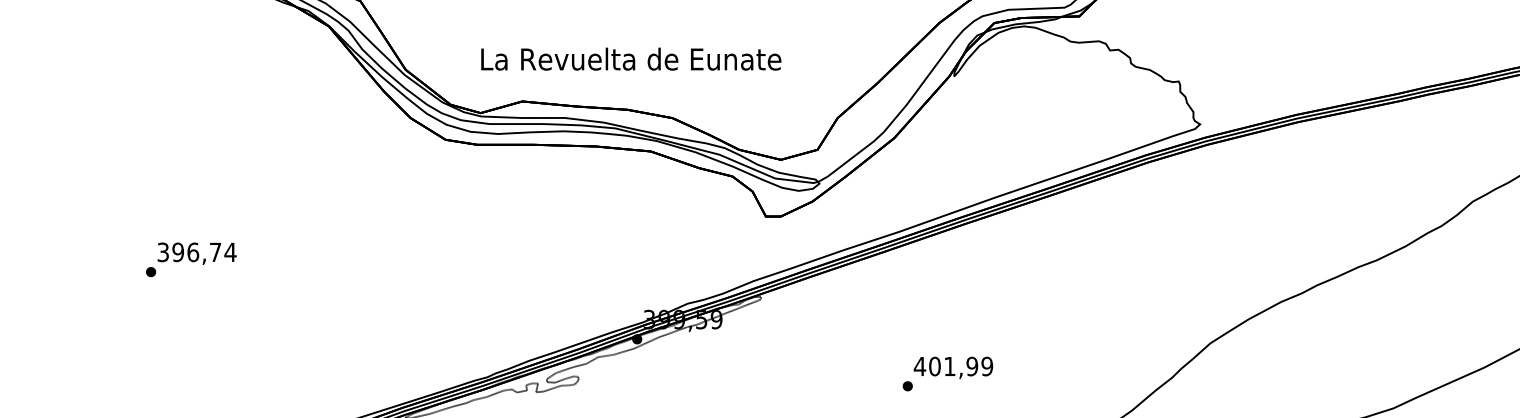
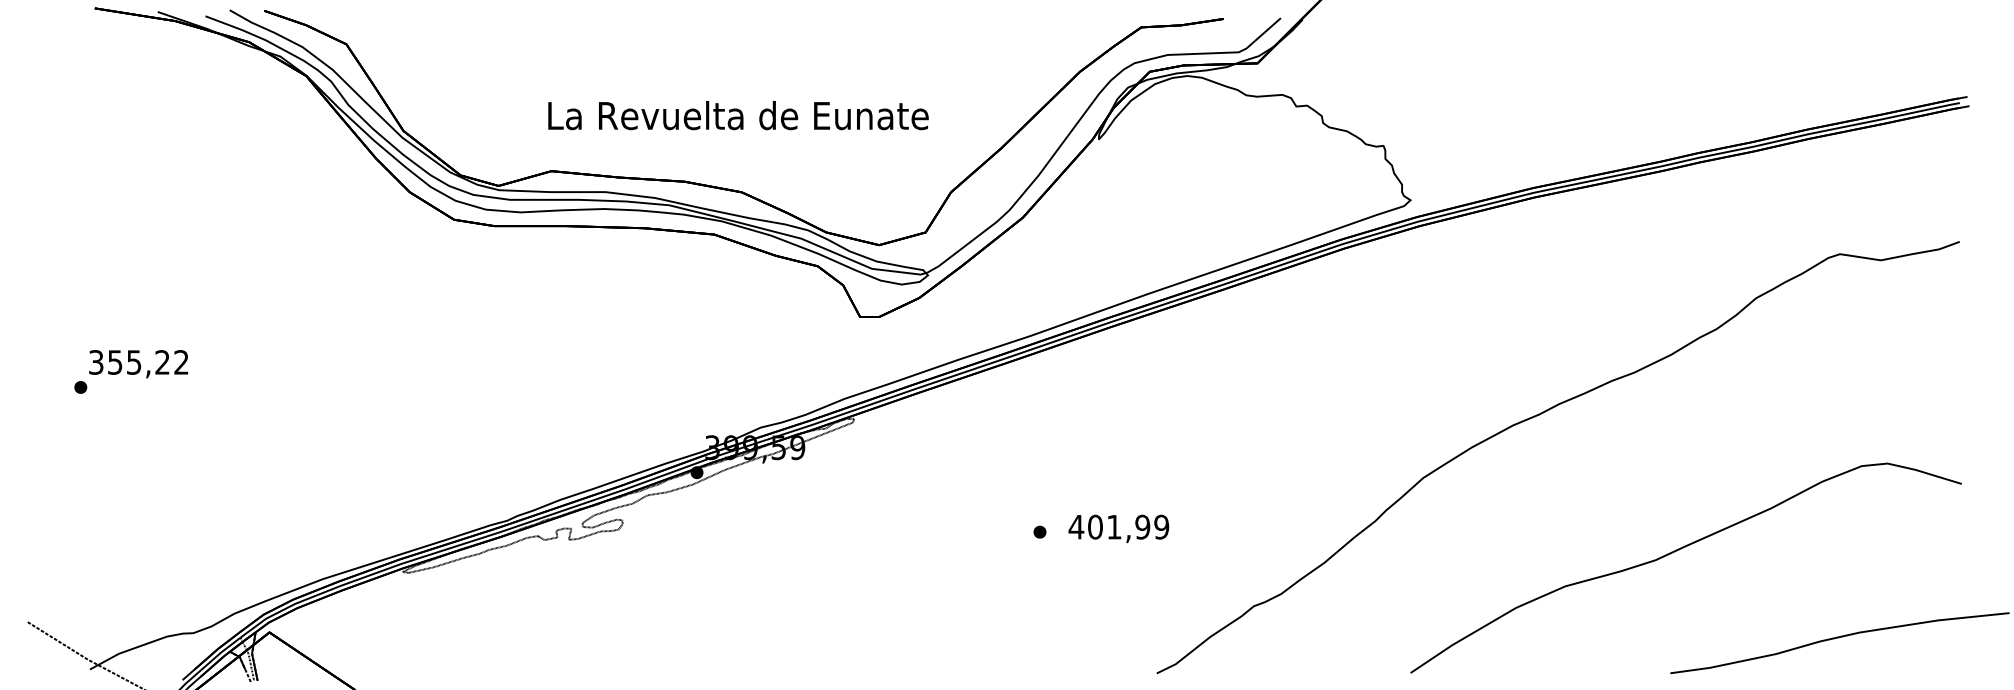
text: (631, 59) -> (738, 115), moved
text: (204, 252) -> (148, 362), 396,74 -> 355,22
text: (953, 367) -> (1118, 528), moved

